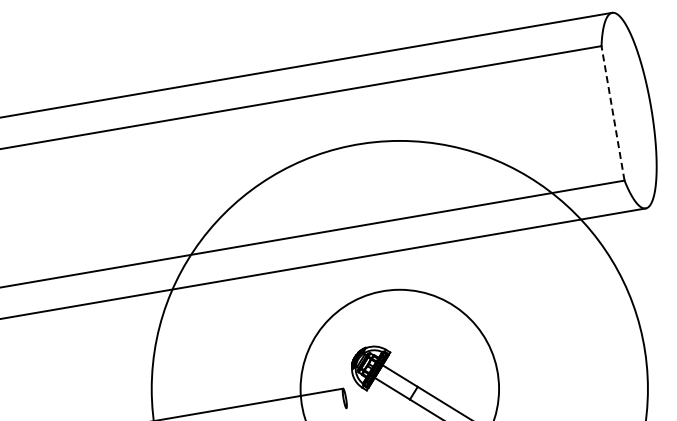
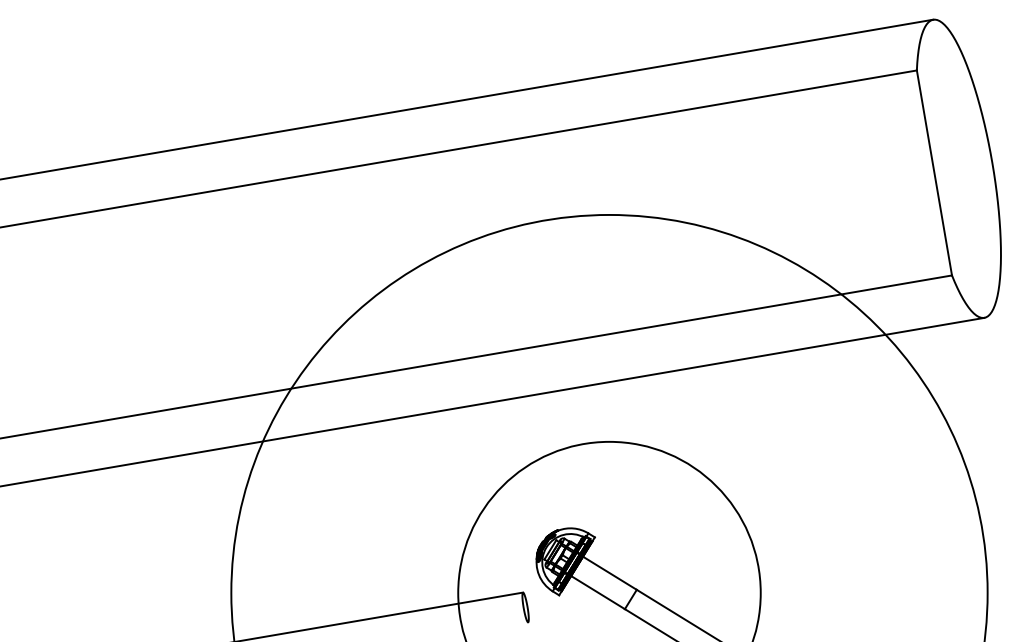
line: (612, 112) -> (933, 171), dashed -> solid

